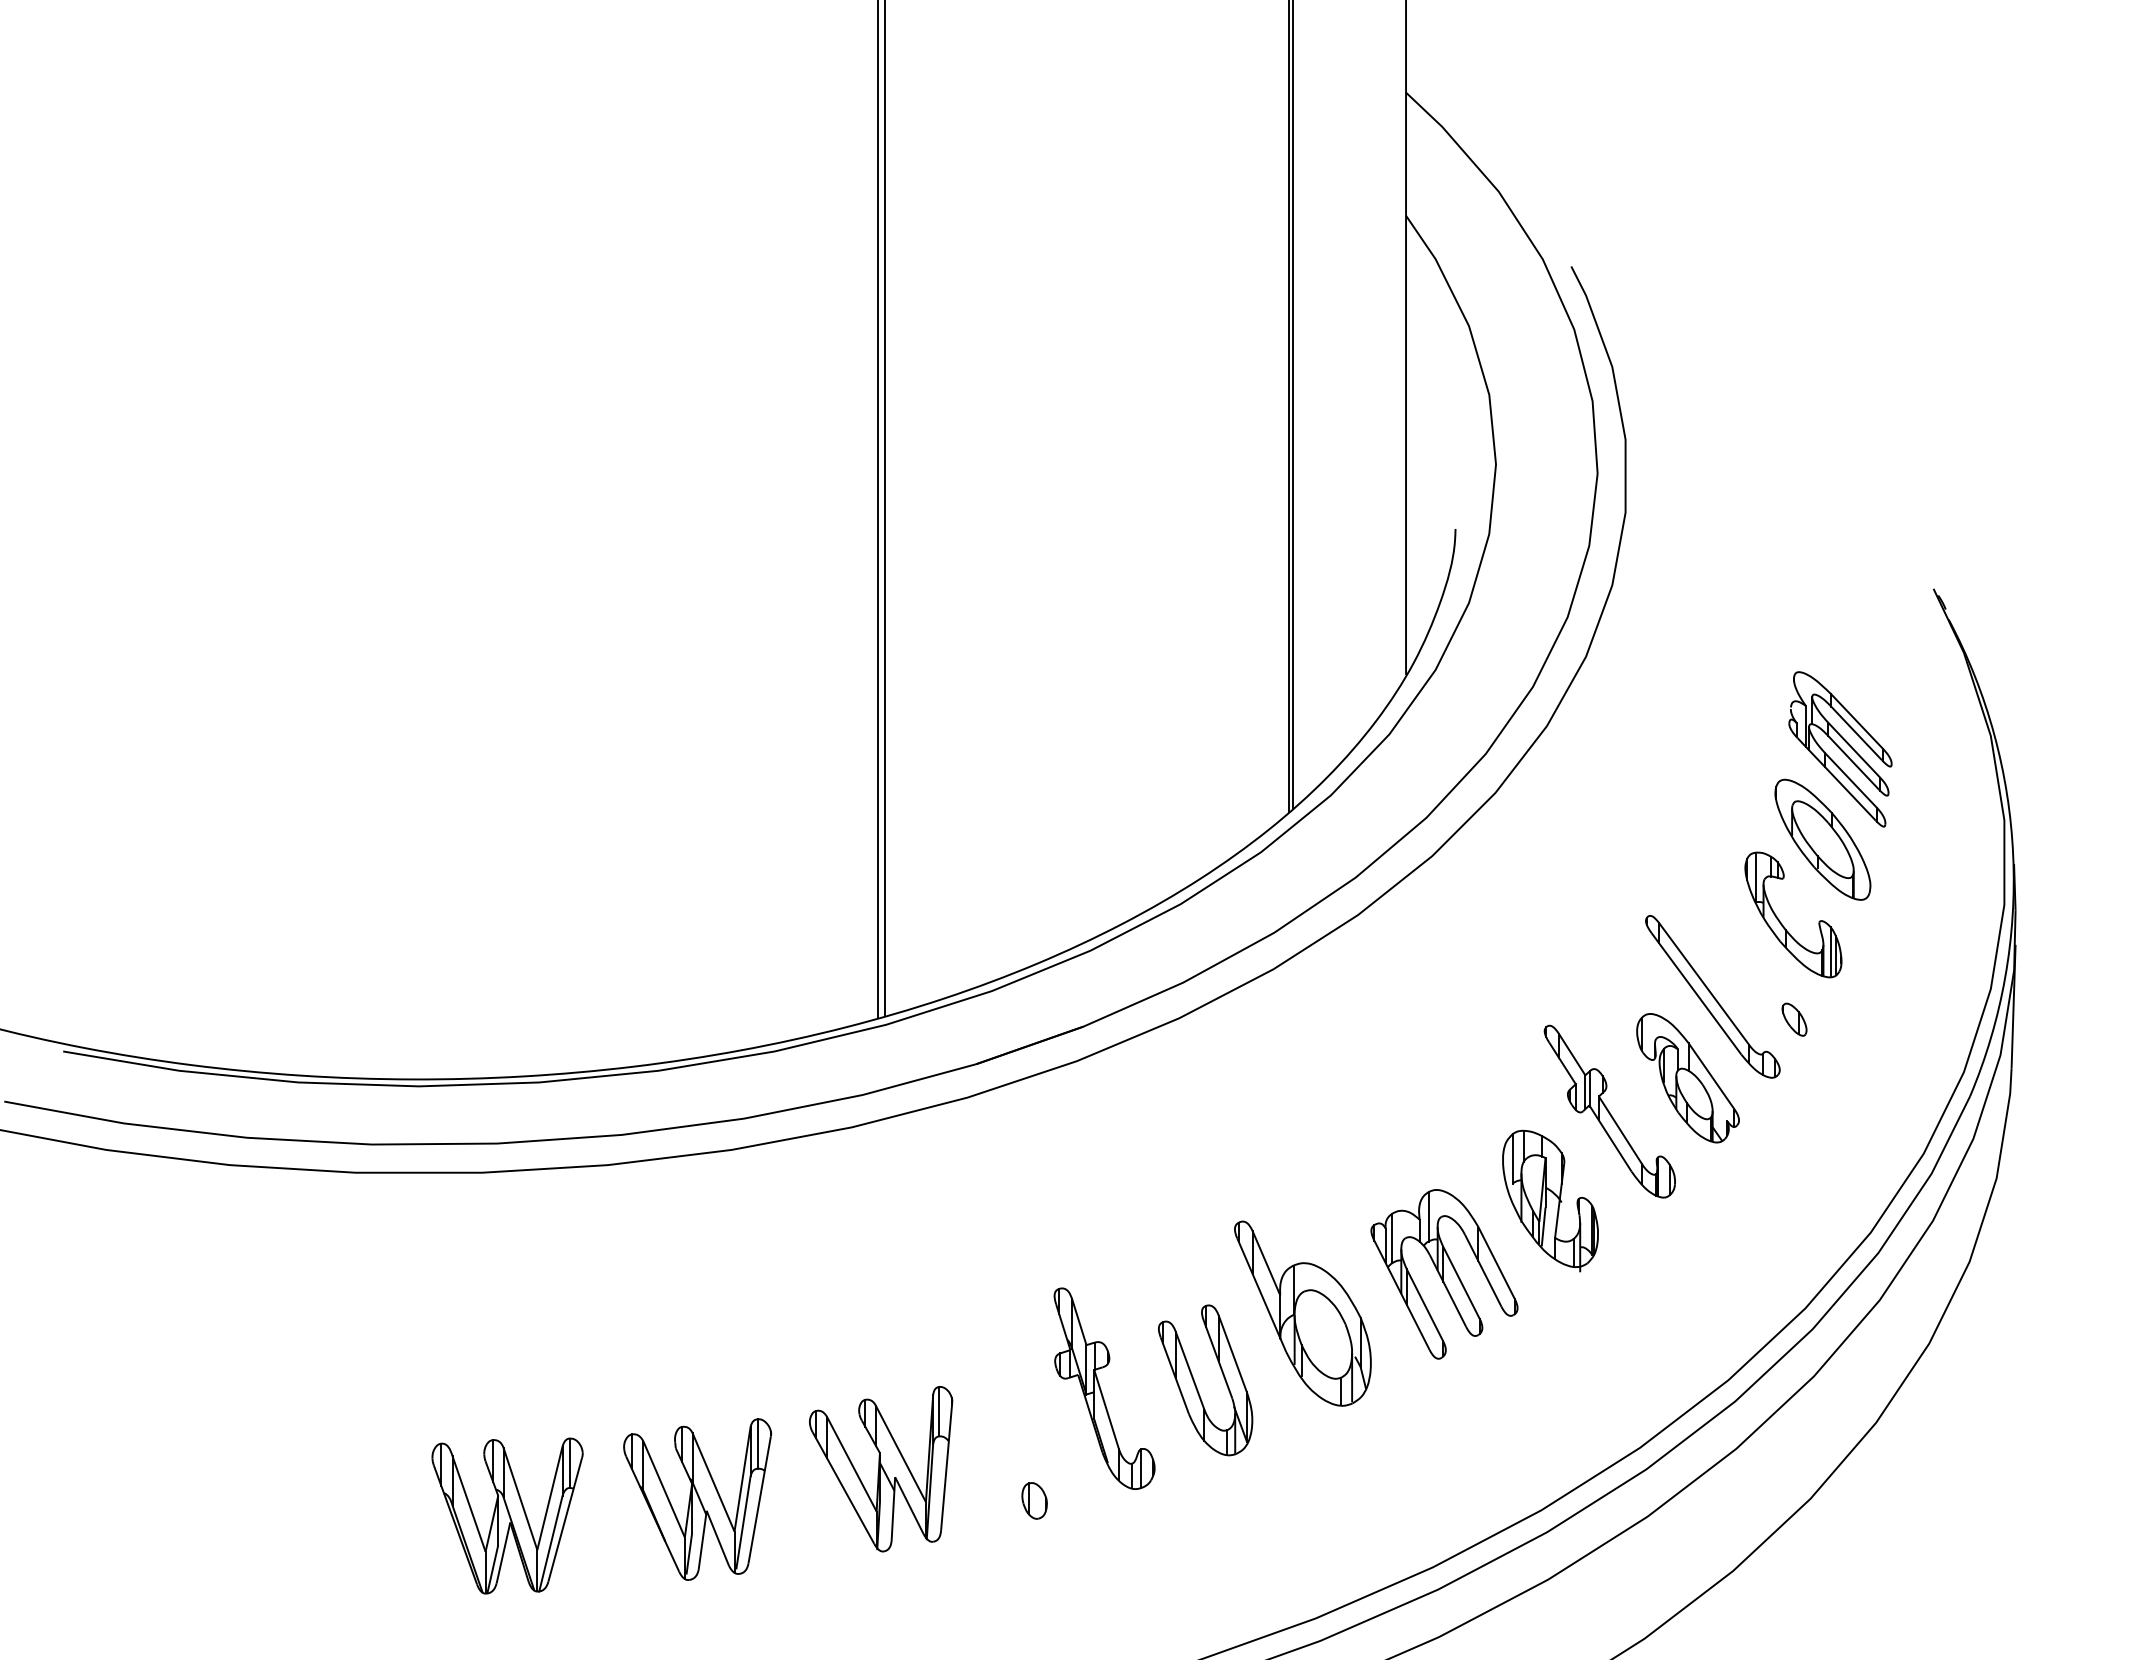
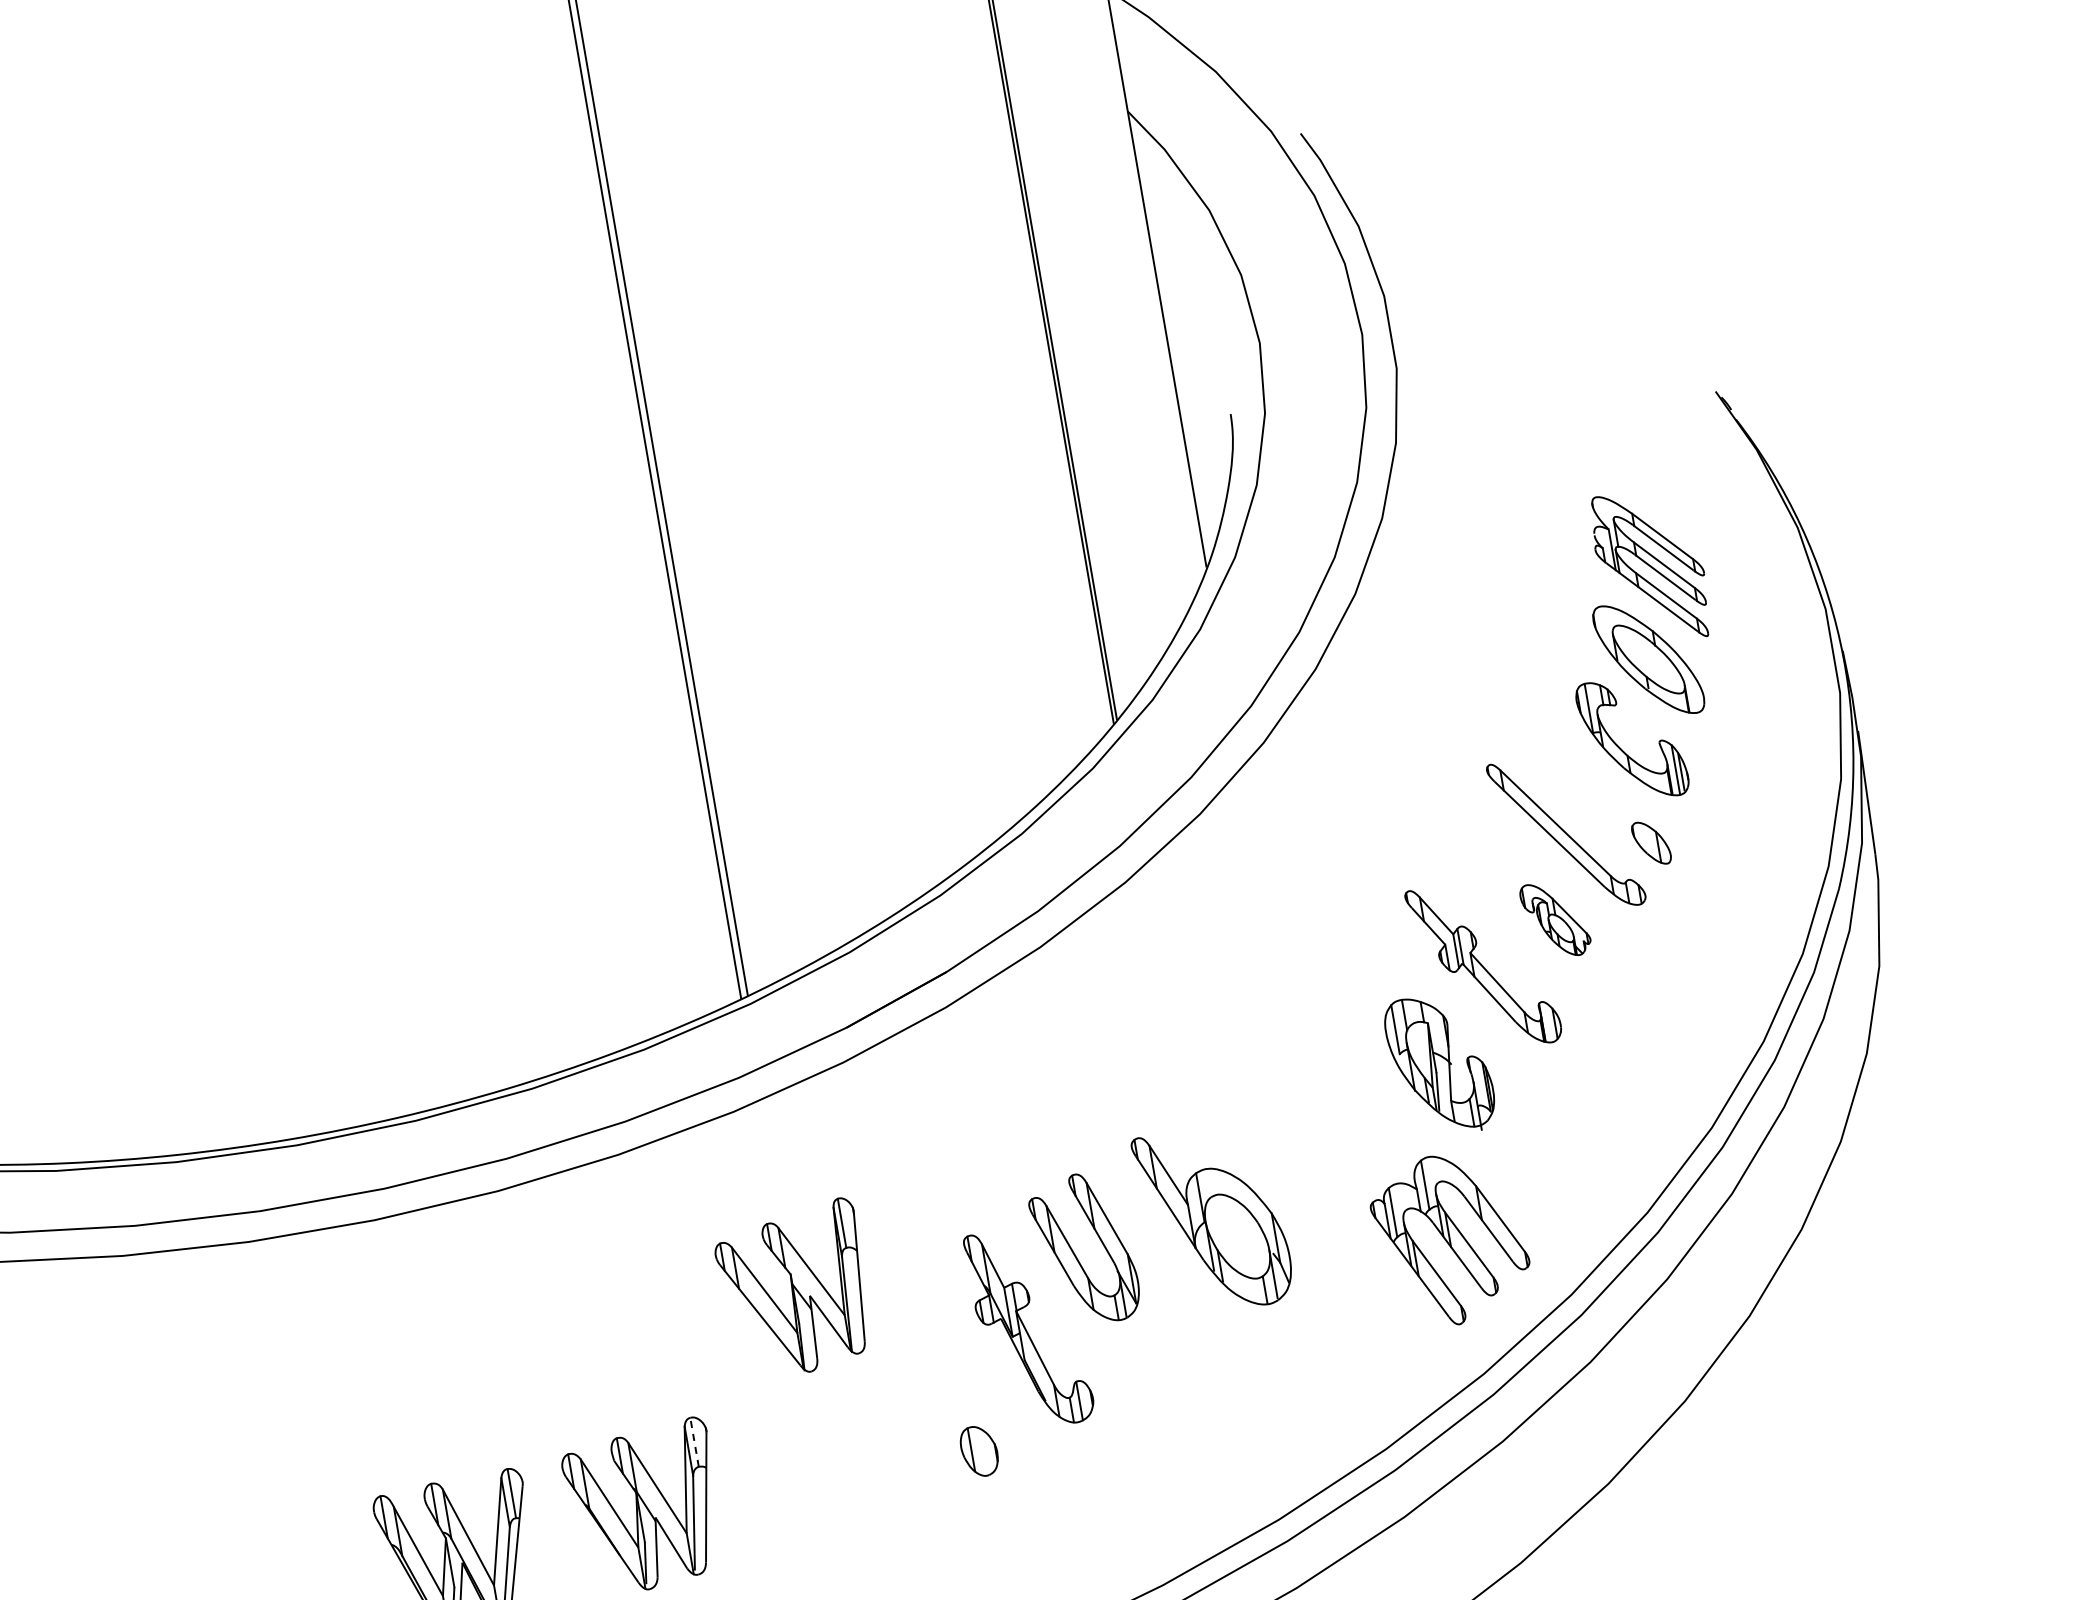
part: (1794, 1019) -> (1651, 842), size x1.4
part: (1687, 1078) -> (1555, 919), size x0.6
part: (1444, 1274) -> (1450, 1239), moved
part: (1196, 1384) -> (1076, 1255), moved
line: (757, 1443) -> (694, 1441), solid -> dashed
part: (881, 1469) -> (795, 1290), moved
part: (1034, 1500) -> (979, 1450), size x1.4

